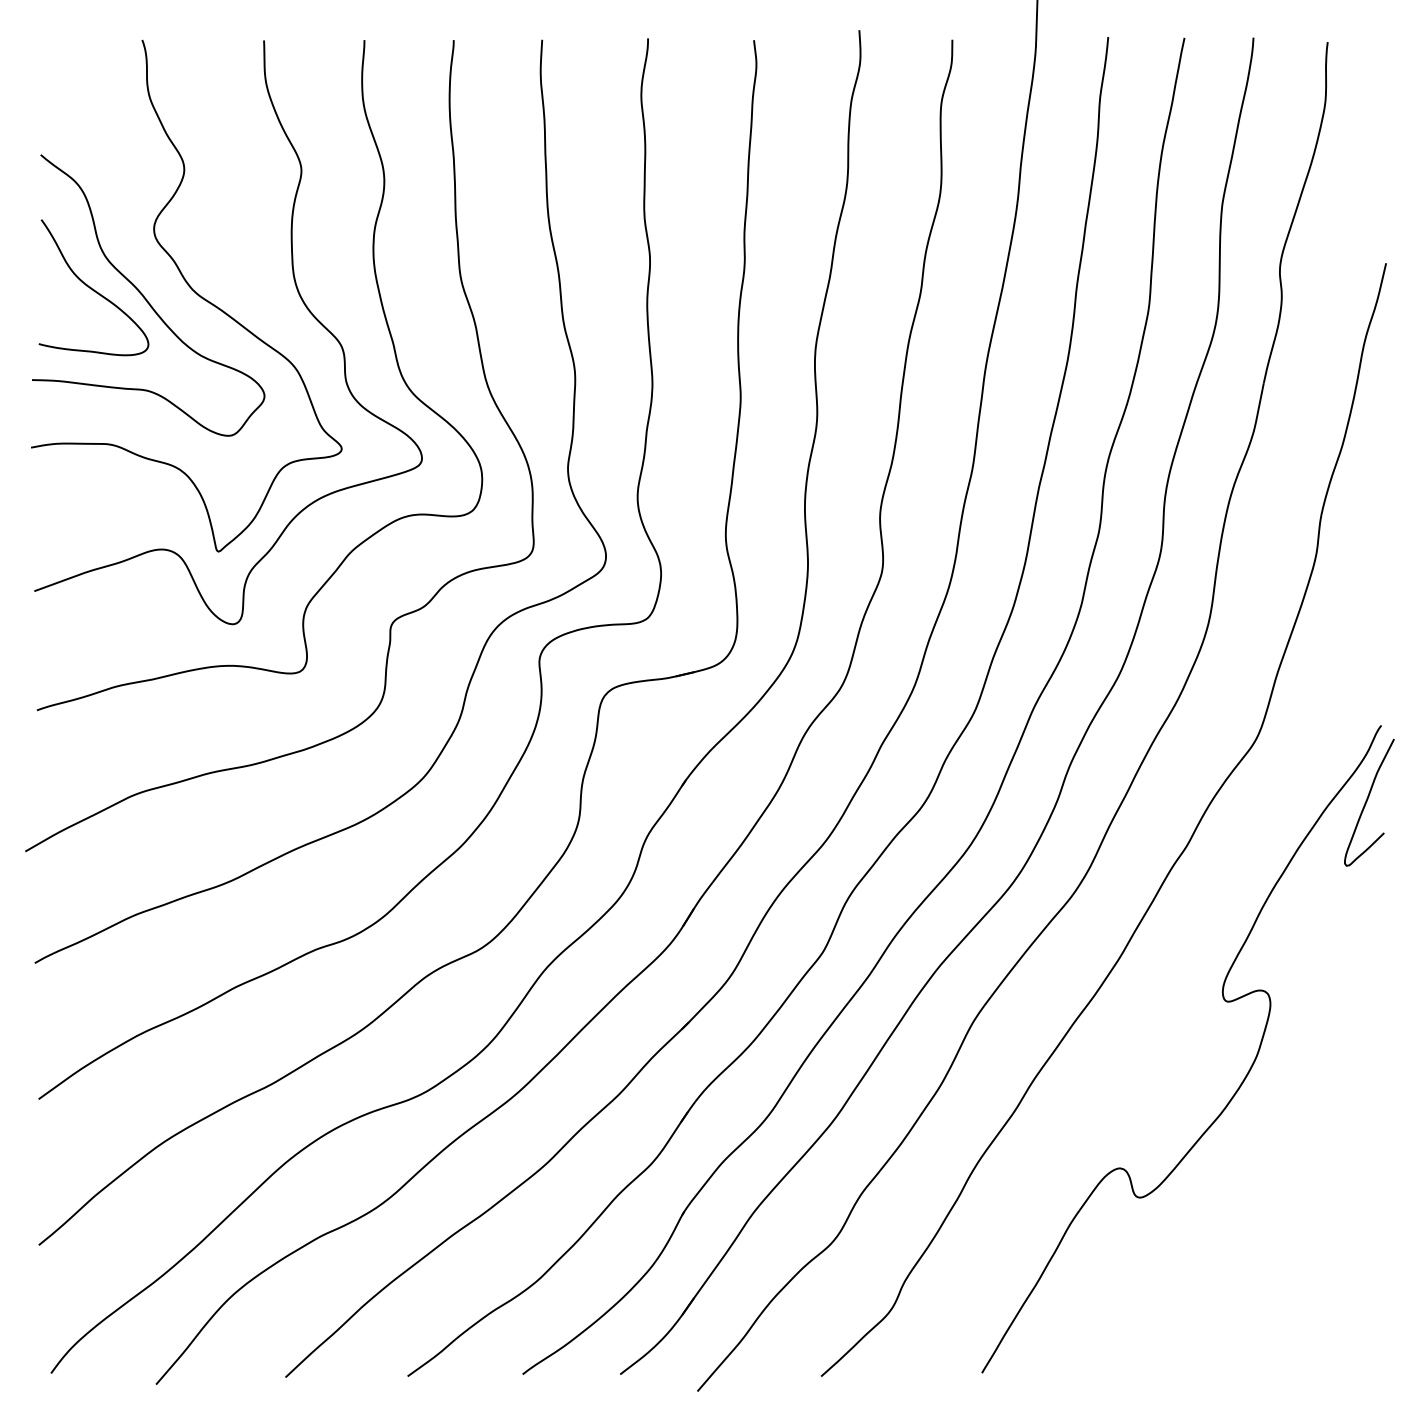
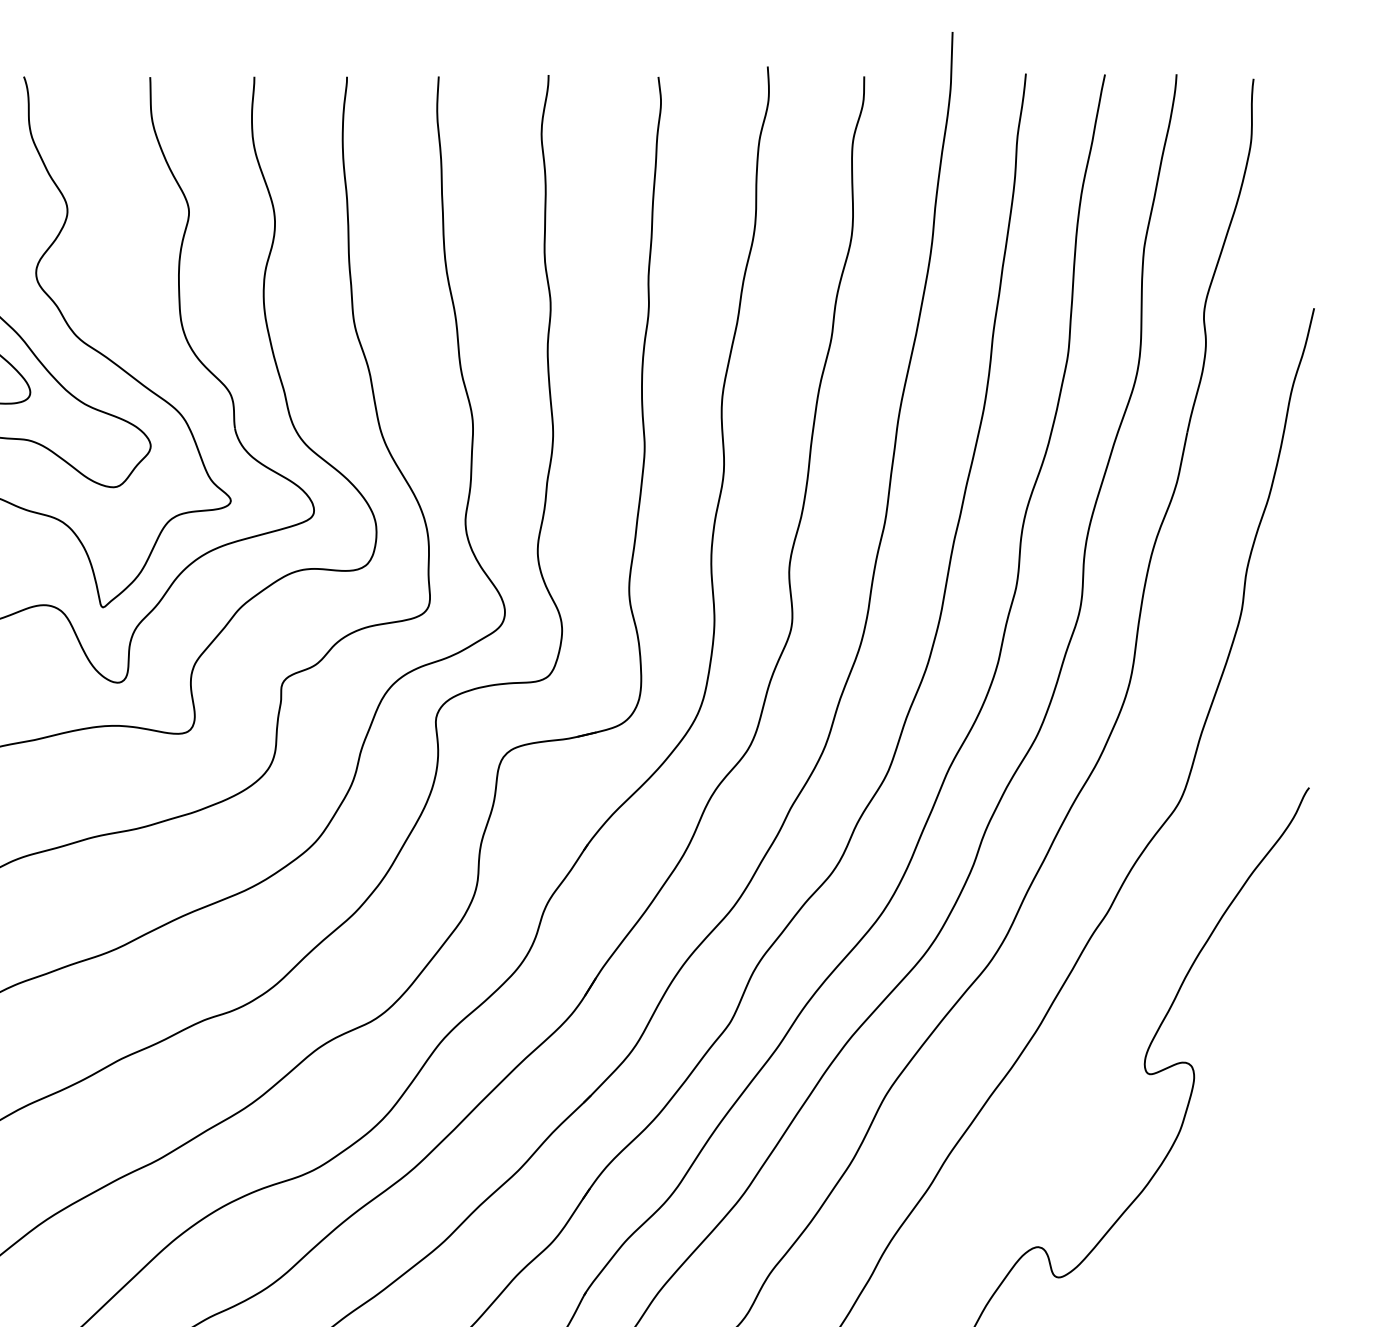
curve: (1367, 801) -> (1294, 866), removed

